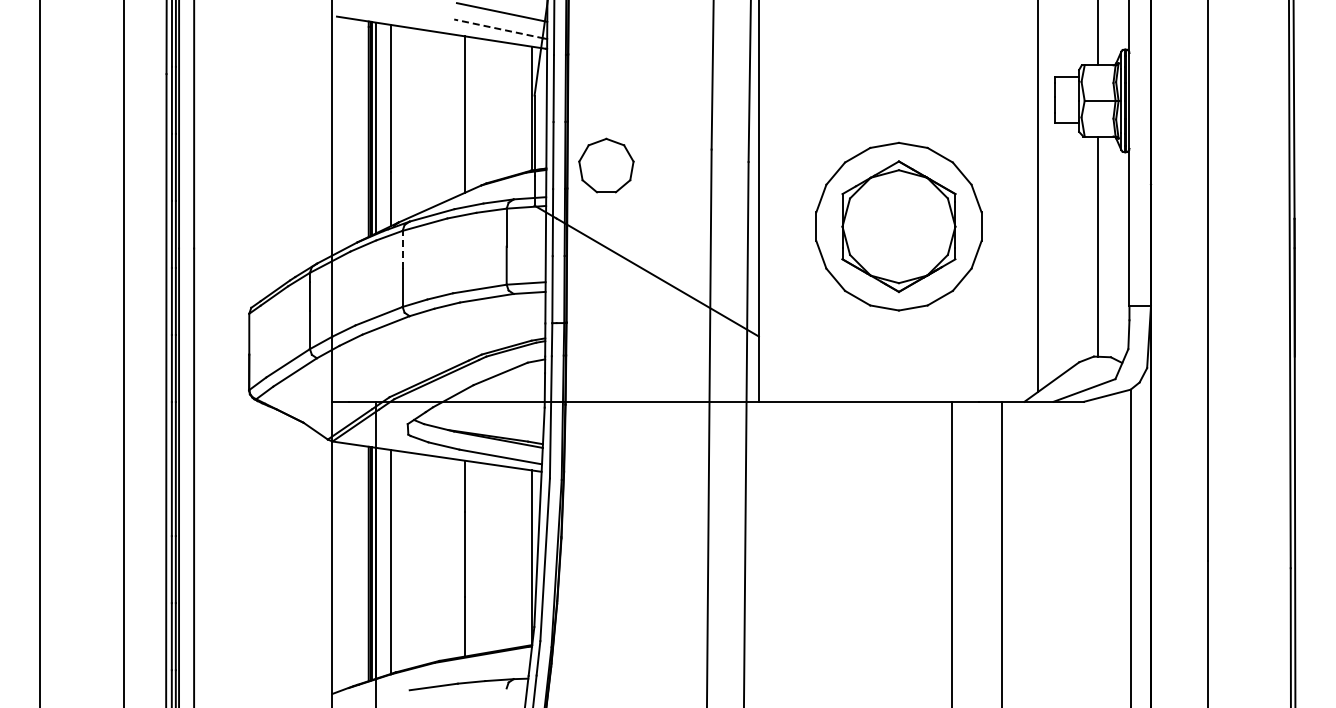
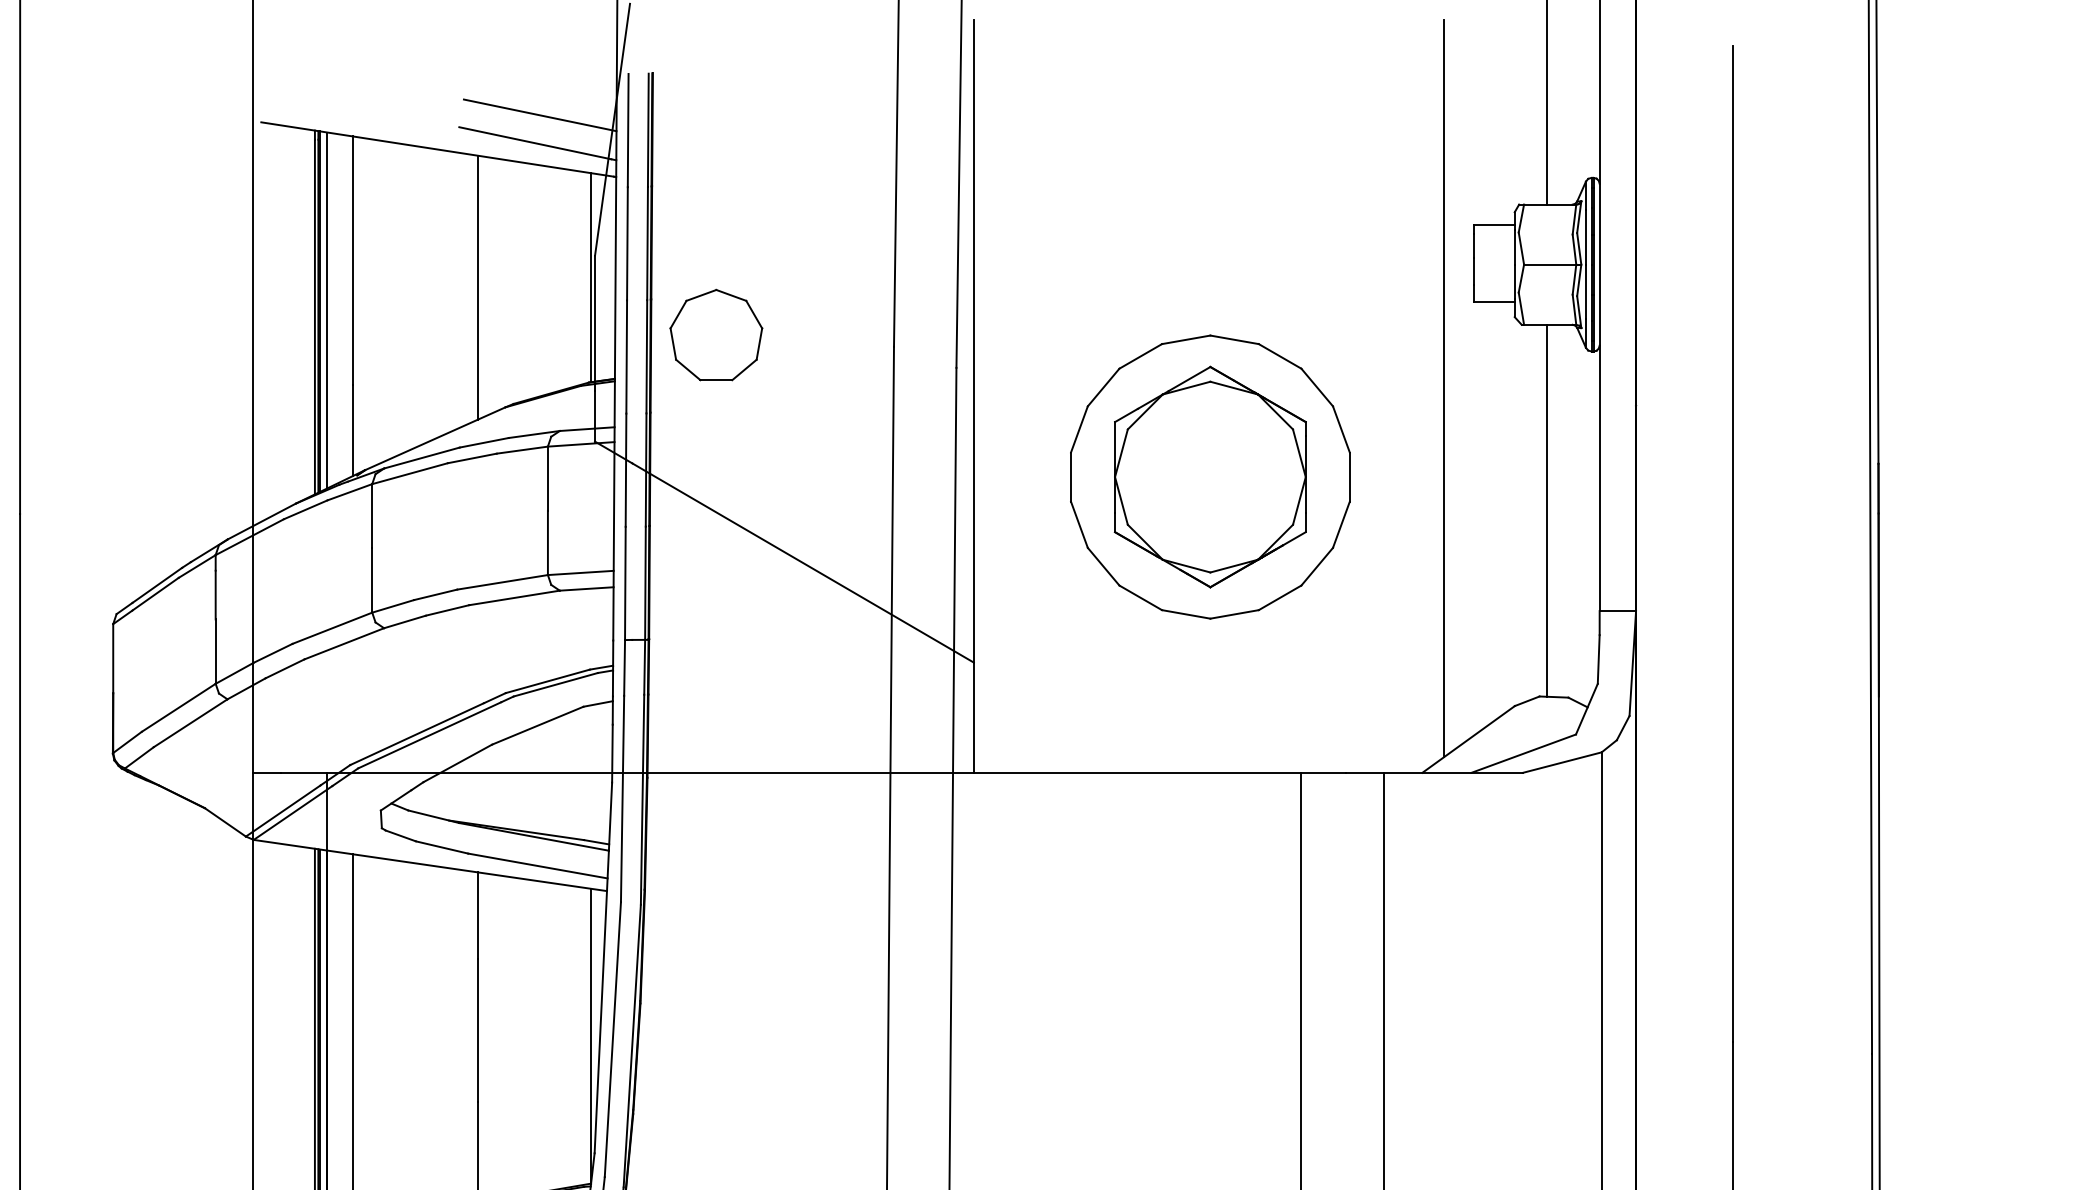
line: (499, 29) -> (535, 144), dashed -> solid
part: (606, 165) -> (716, 334), moved
line: (402, 249) -> (371, 515), dashed -> solid

